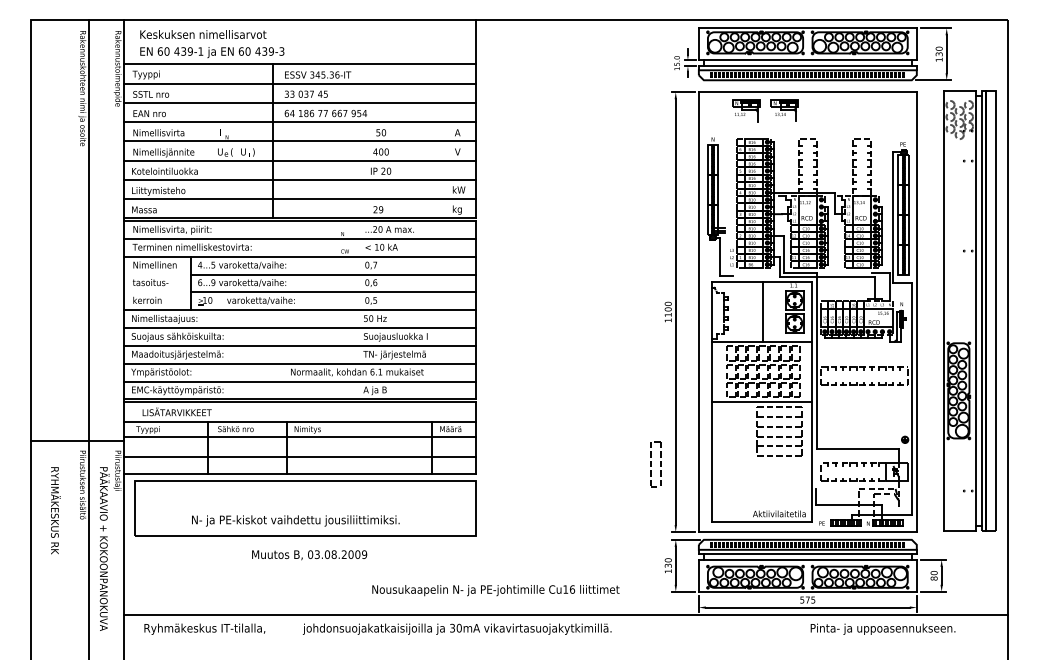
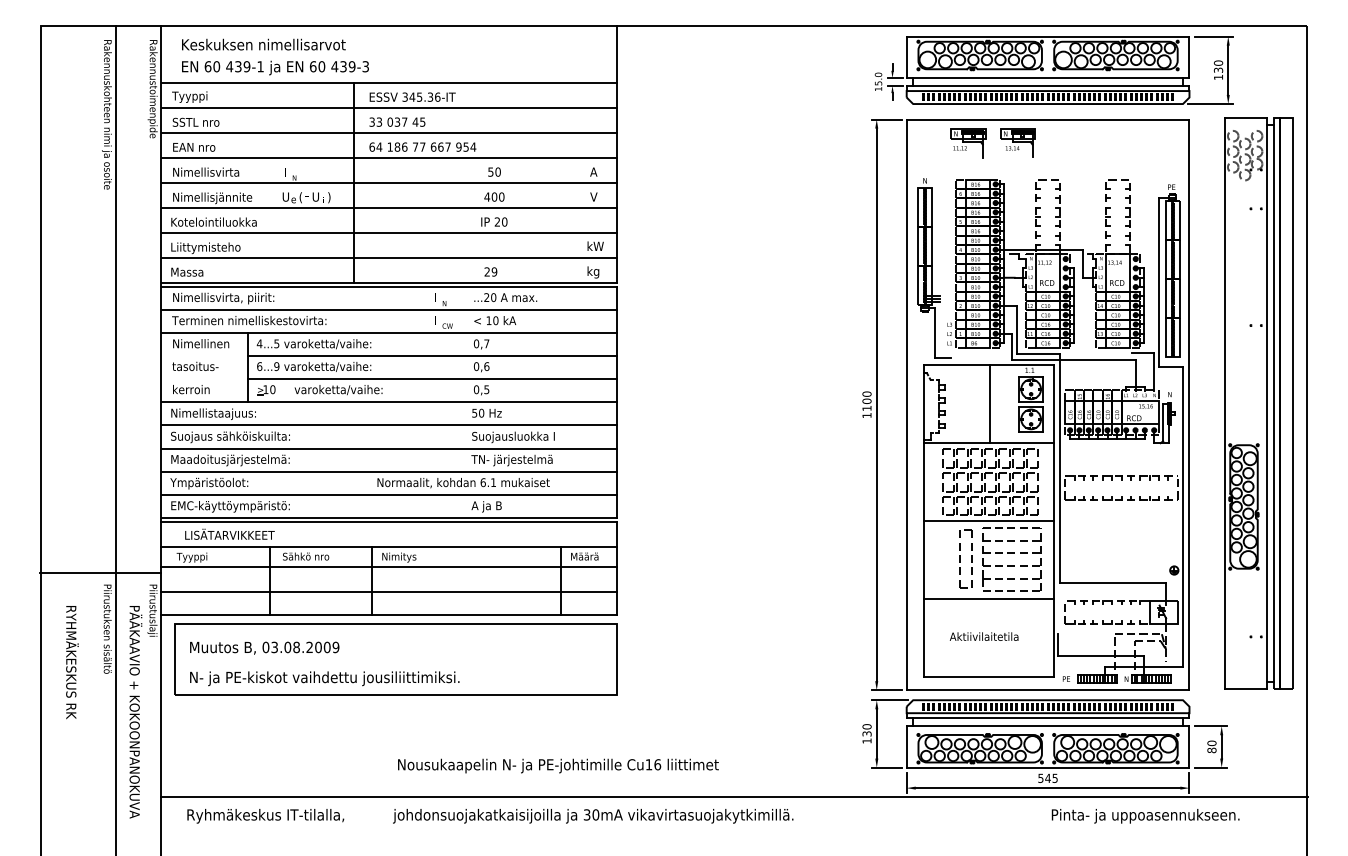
line: (762, 461) -> (989, 598), added
part: (655, 463) -> (965, 558), moved
text: (778, 513) -> (983, 636), moved
text: (295, 520) -> (324, 678), moved
text: (309, 554) -> (264, 647), moved
text: (495, 590) -> (558, 765), moved
text: (807, 599) -> (1047, 777), 575 -> 545

